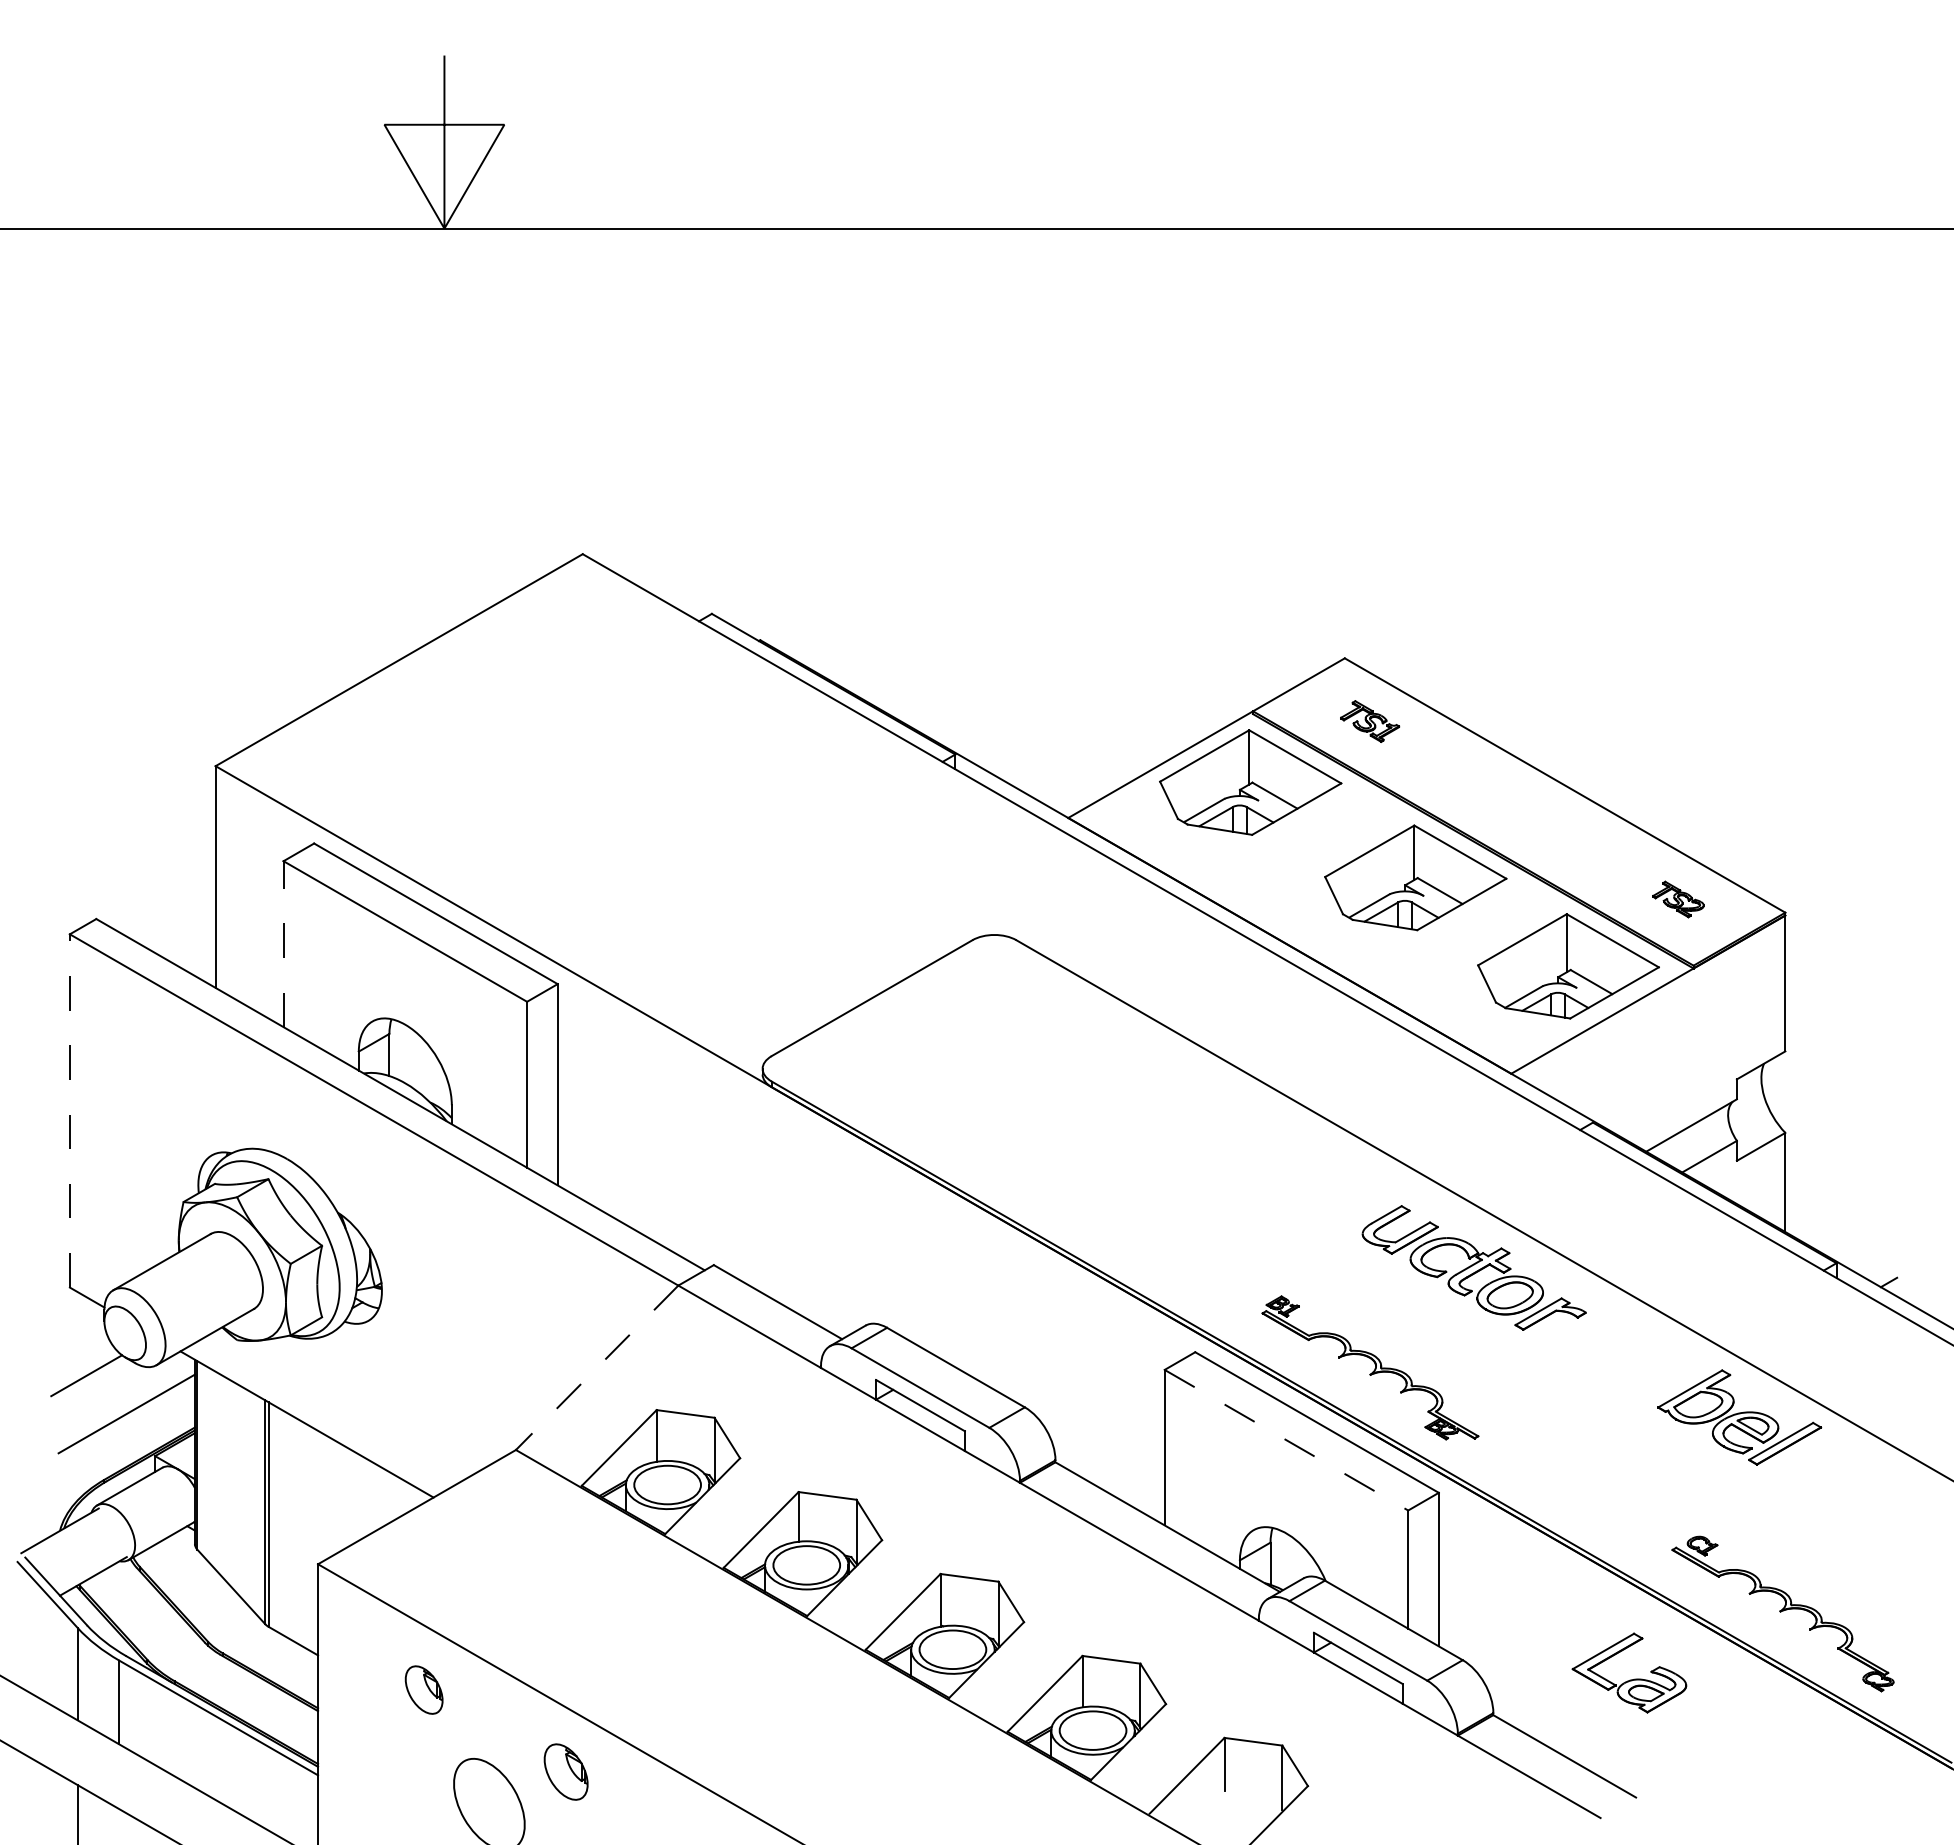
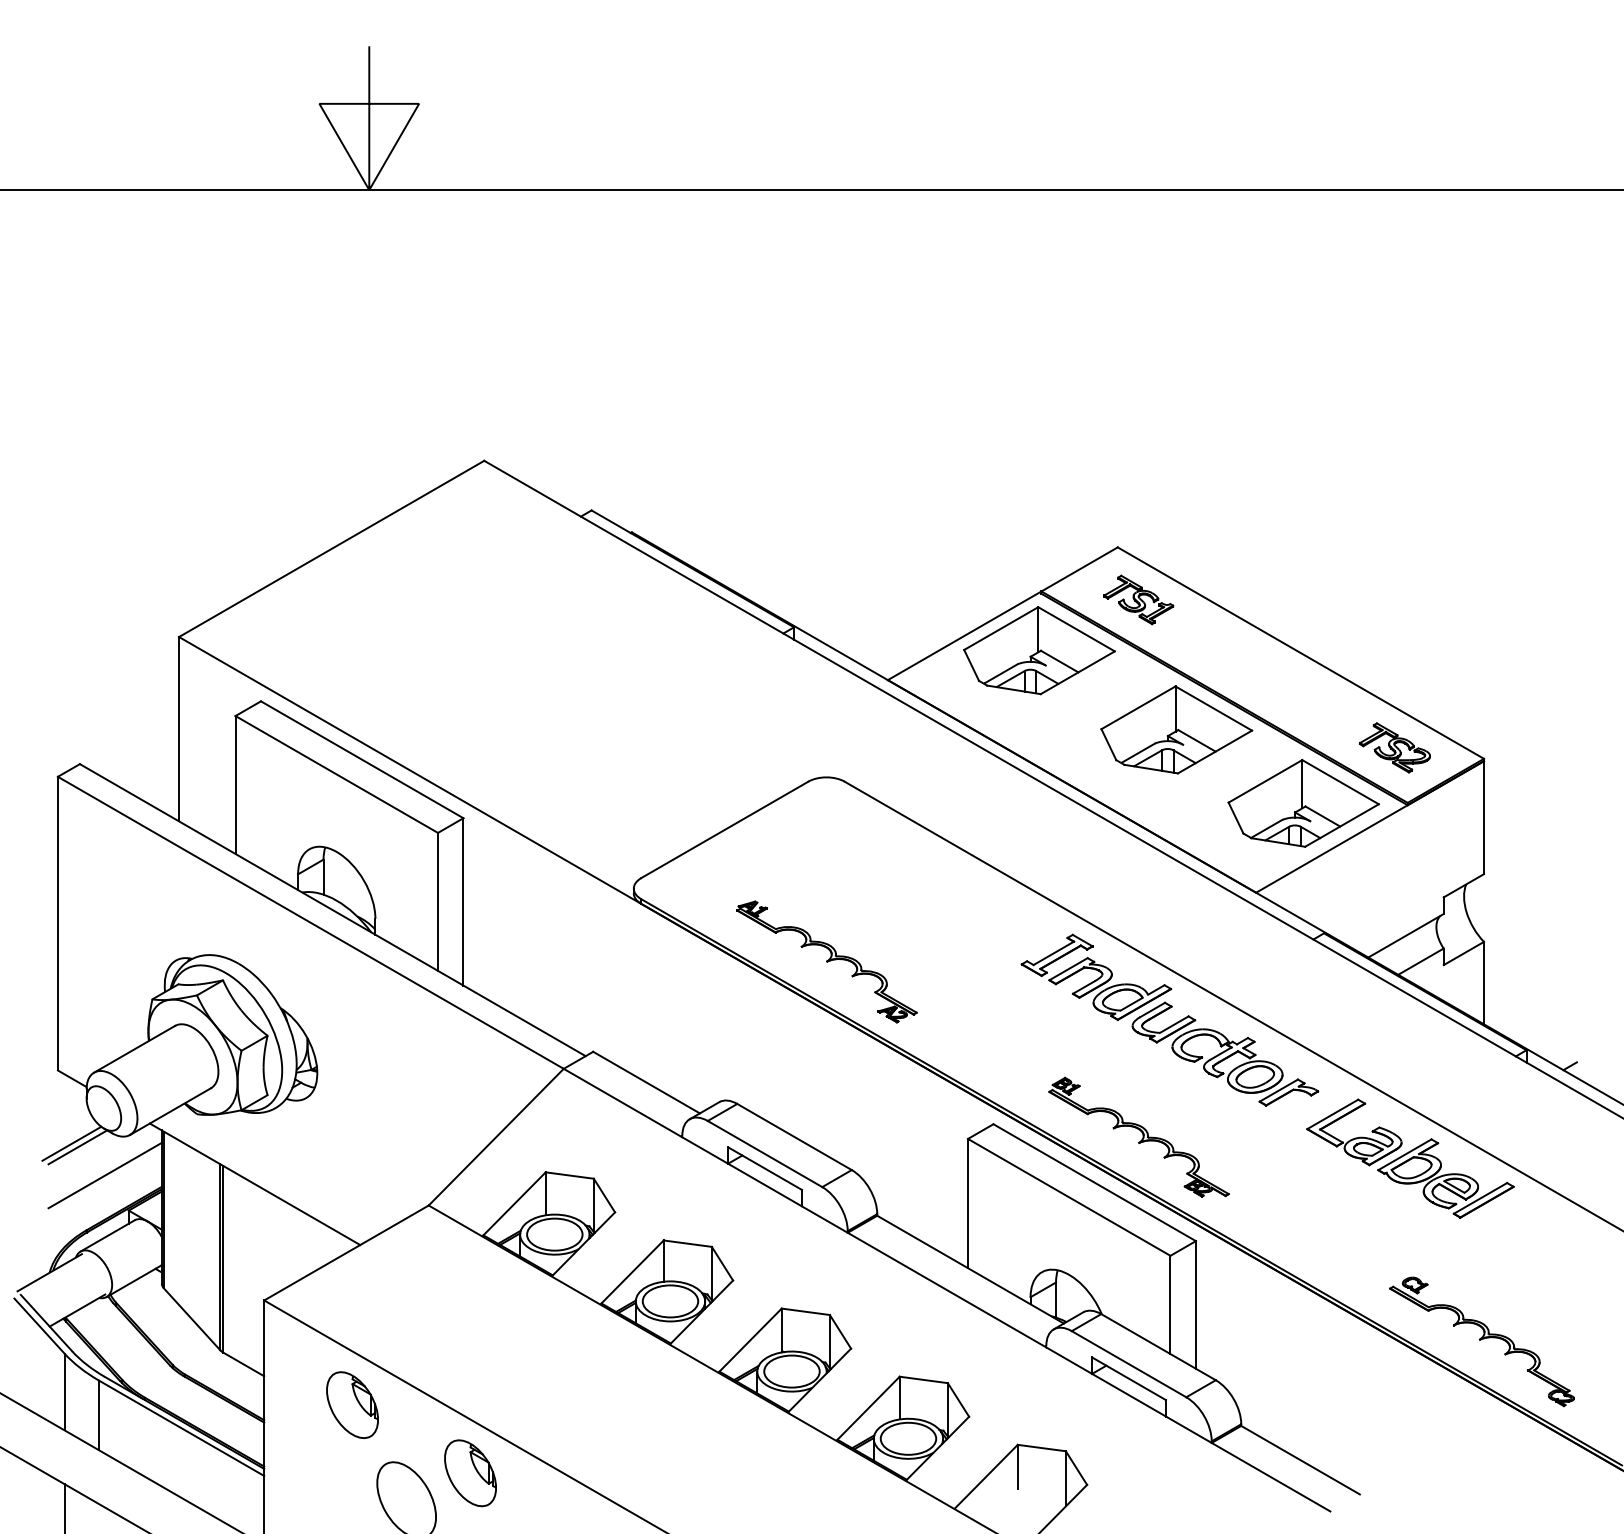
part: (1369, 721) -> (1138, 599), size x1.43
part: (1678, 899) -> (1395, 747), size x1.67
line: (283, 944) -> (235, 785), dashed -> solid
line: (69, 1110) -> (57, 923), dashed -> solid
part: (994, 1156) -> (826, 961), added
part: (1318, 1175) -> (1095, 977), added
line: (597, 1367) -> (496, 1136), dashed -> solid
line: (93, 1379) -> (77, 1146), added
line: (1286, 1440) -> (1069, 1197), dashed -> solid
part: (1630, 1679) -> (1355, 1137), moved
part: (423, 1689) -> (351, 1404), size x1.67
part: (565, 1771) -> (469, 1472), size x1.43

